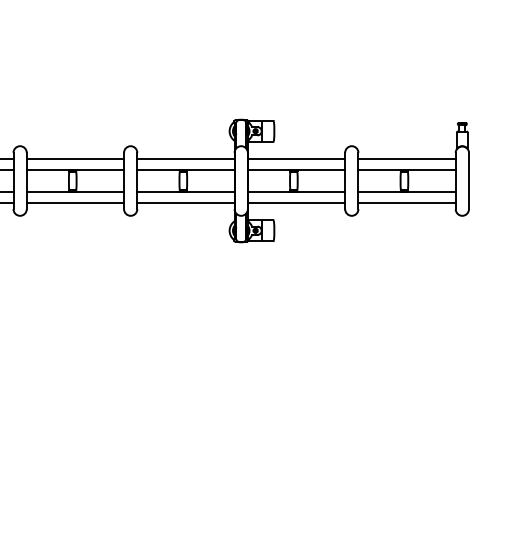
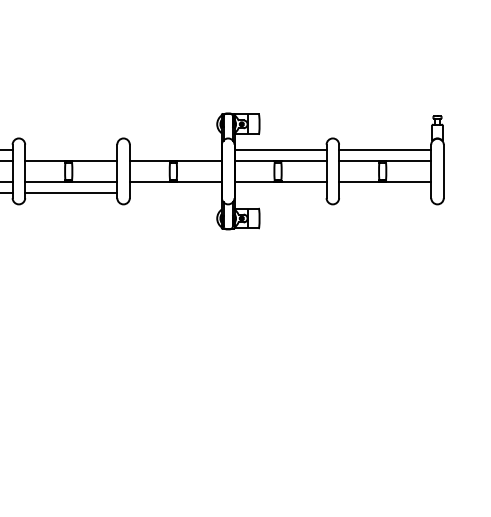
line: (75, 158) -> (71, 150), removed
line: (185, 158) -> (175, 150), removed
line: (185, 203) -> (175, 192), removed
line: (296, 203) -> (280, 192), removed
line: (407, 203) -> (385, 192), removed

